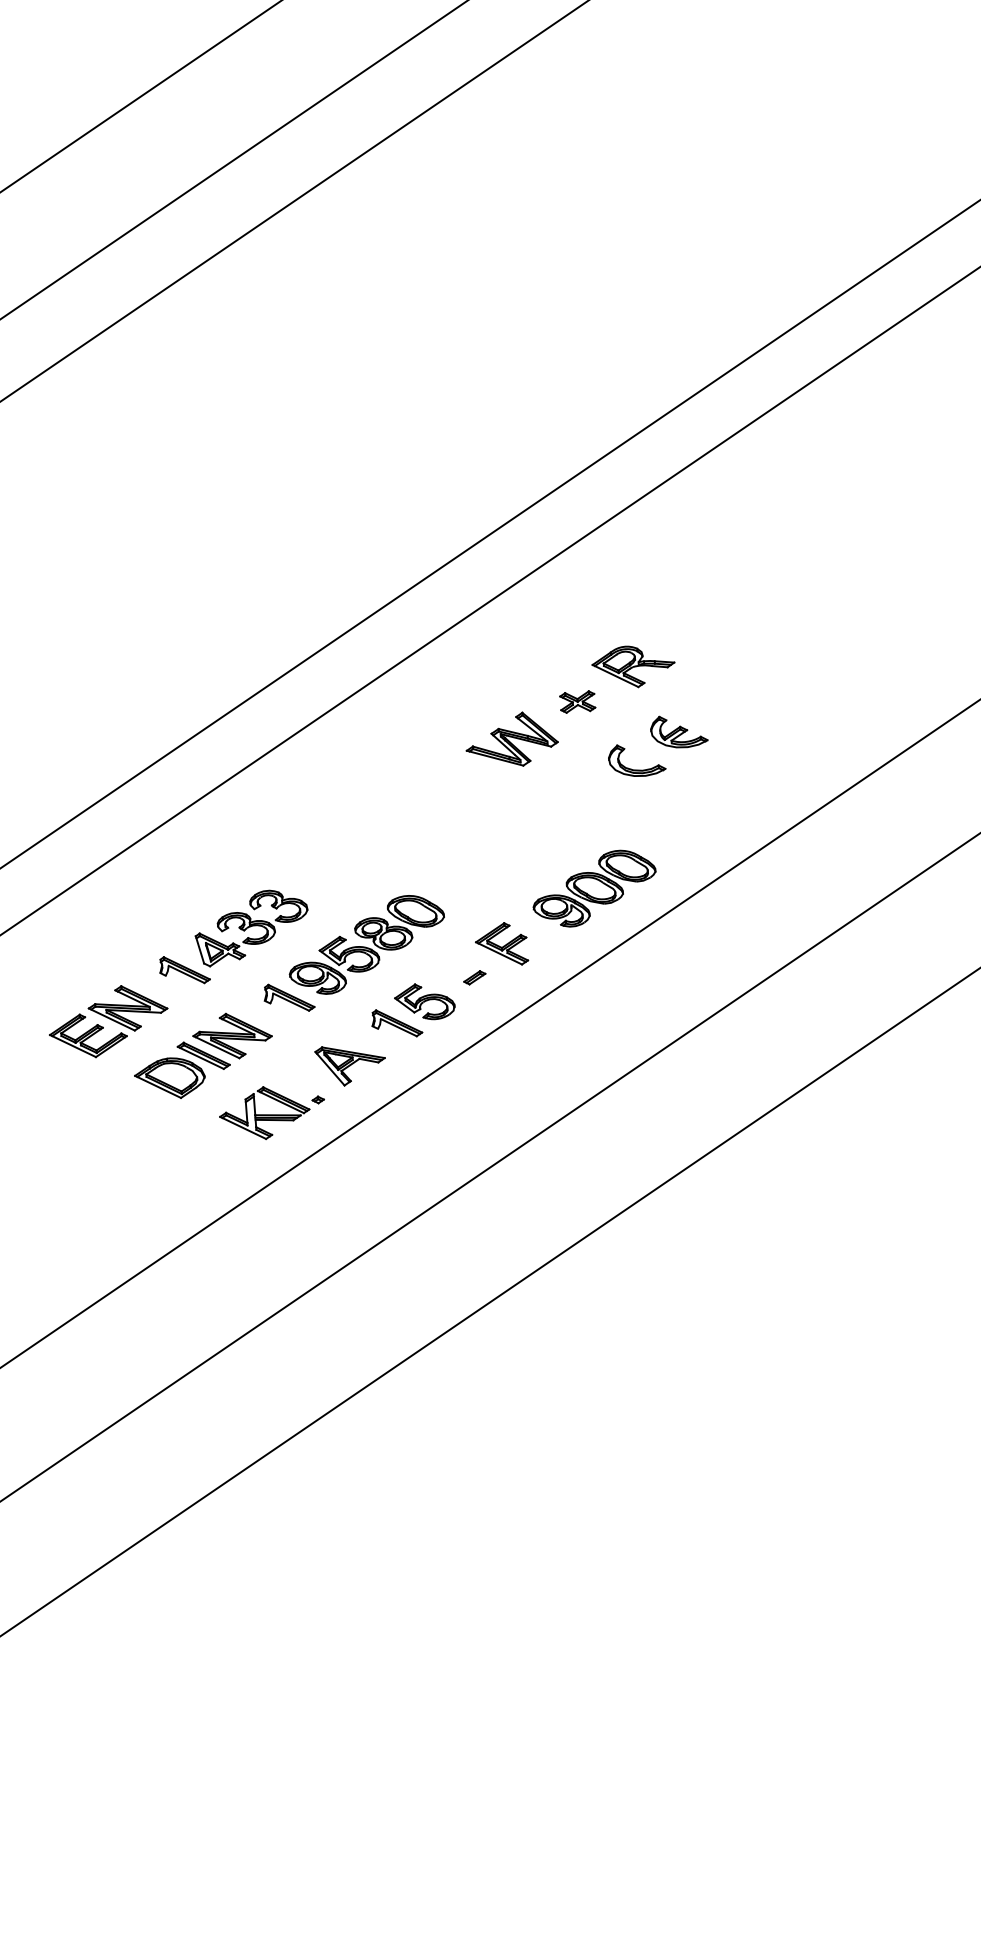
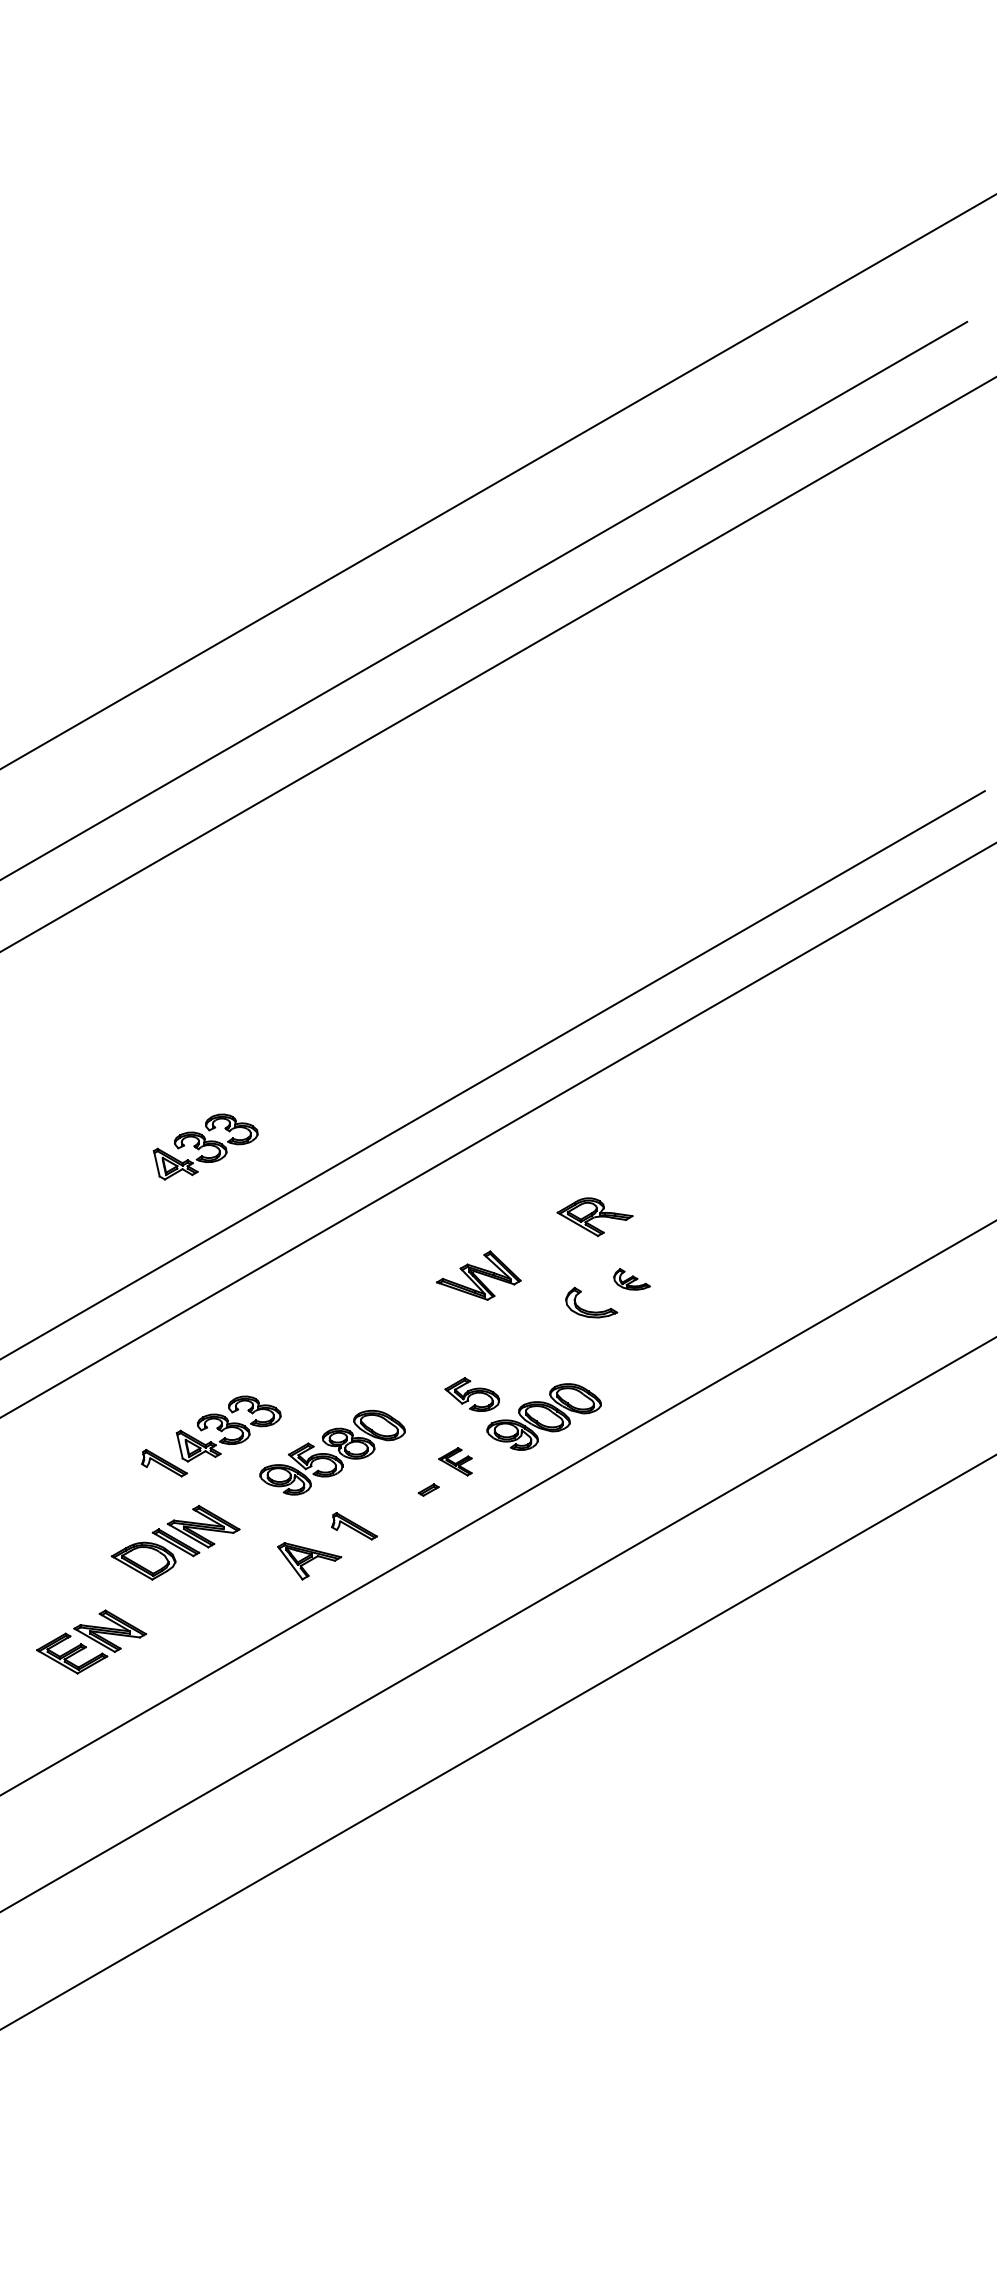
part: (203, 621) -> (205, 1146), added
part: (577, 702) -> (541, 1245), removed
part: (678, 731) -> (631, 1279), size x0.7
part: (501, 944) -> (455, 1461), size x0.7
part: (288, 997) -> (257, 1495), removed
part: (424, 1001) -> (472, 1394), moved
part: (108, 1021) -> (91, 1641), moved
part: (272, 1111) -> (234, 1598), removed

